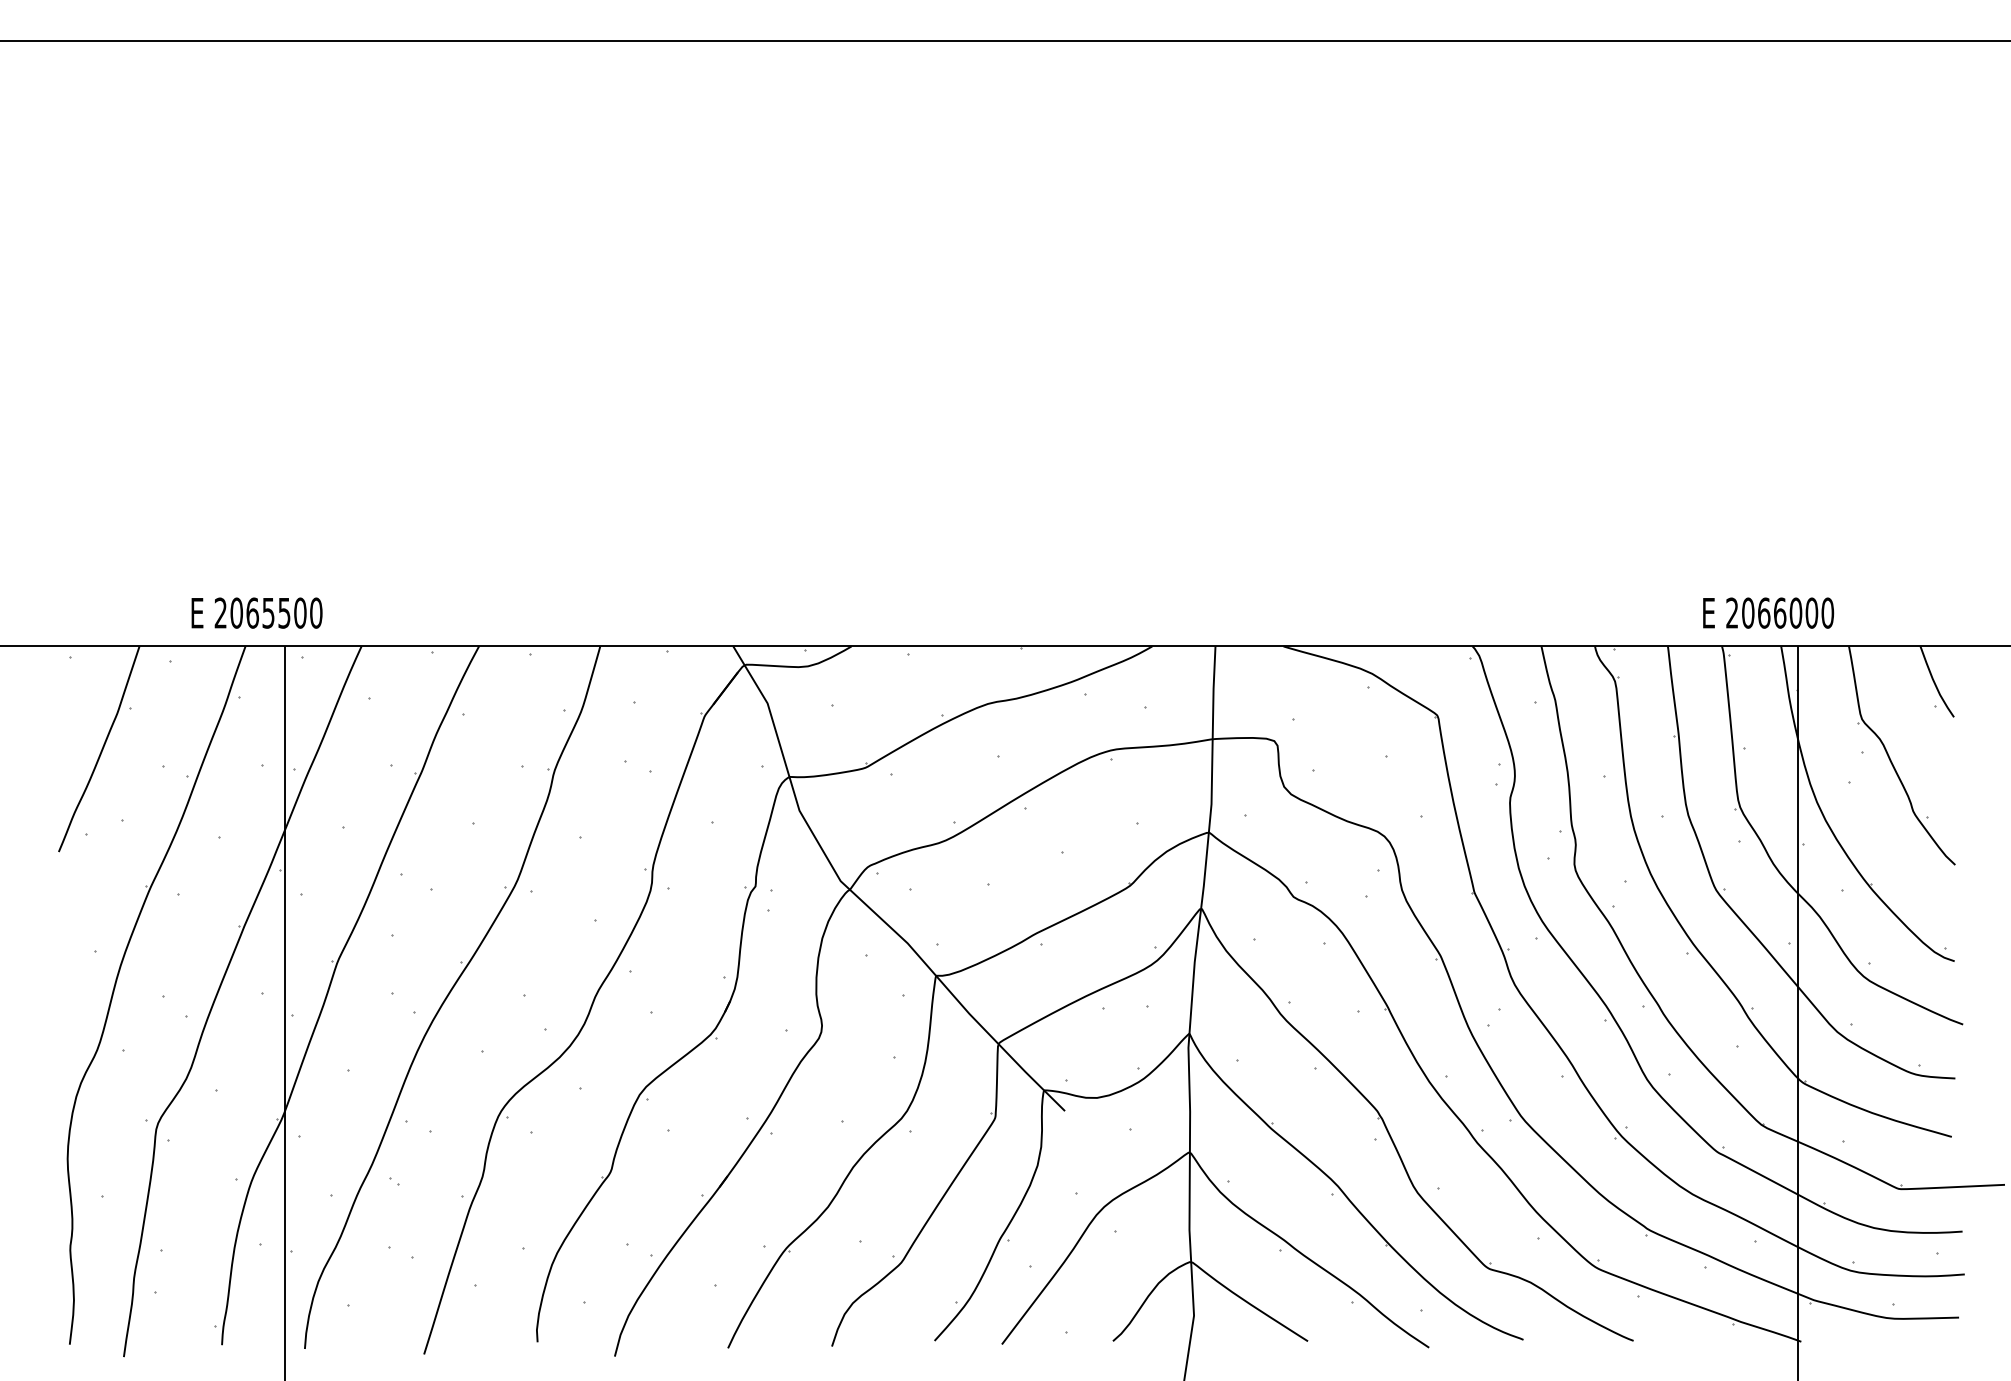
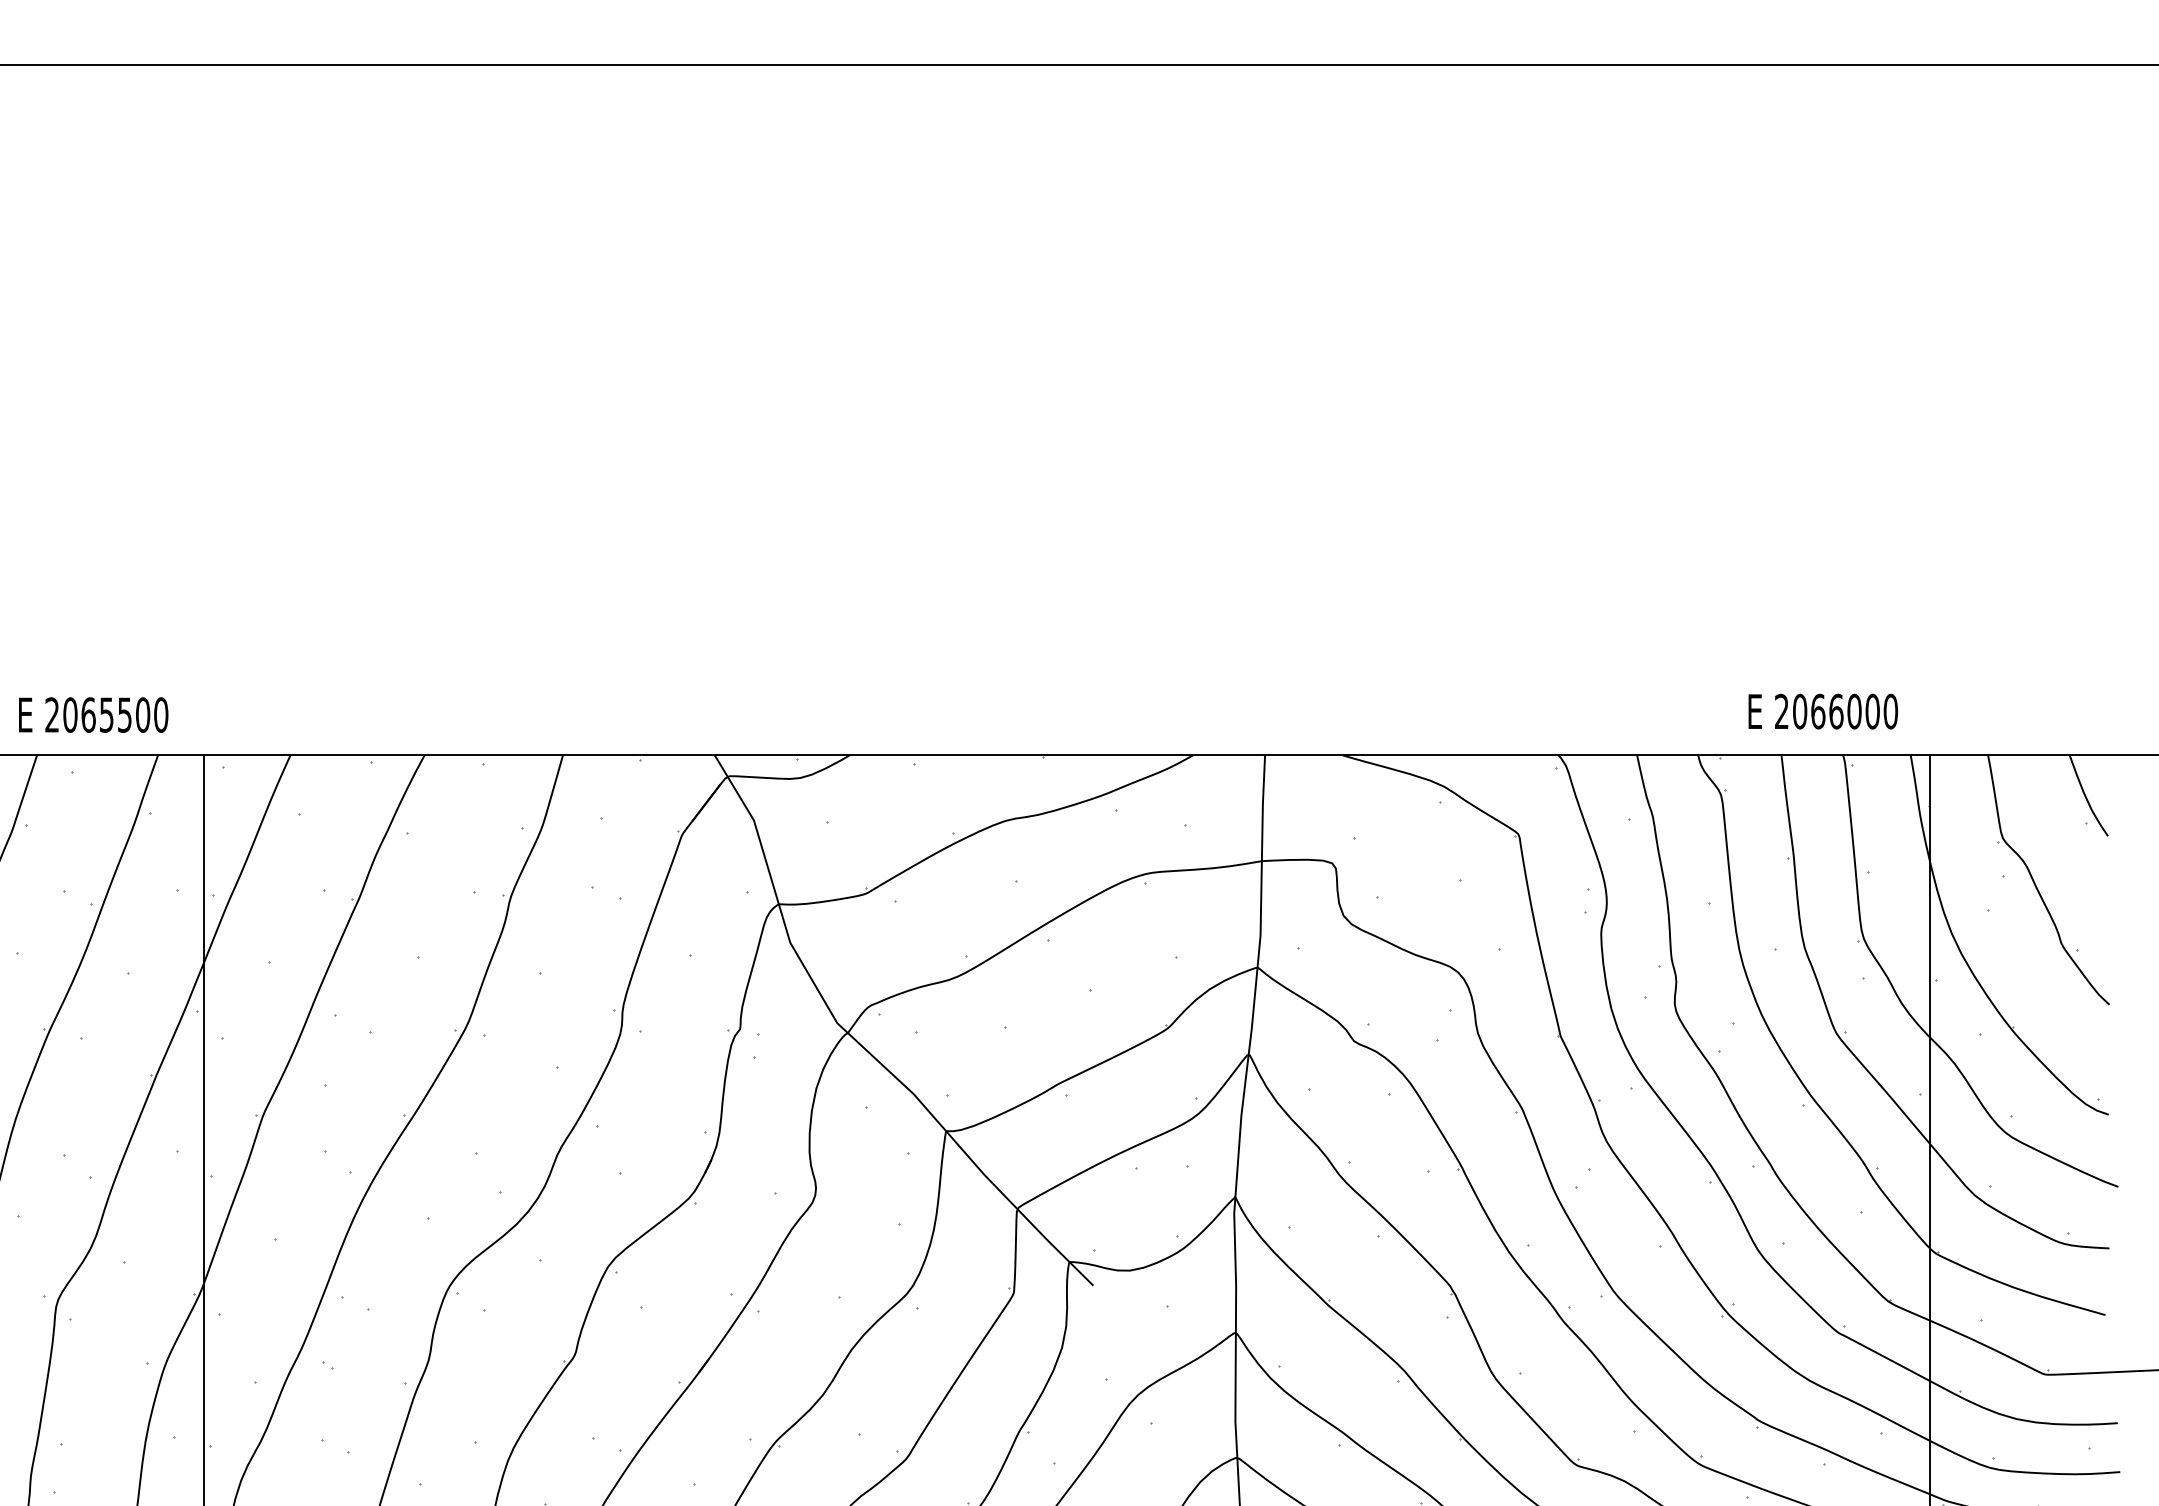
text: (256, 612) -> (92, 714), moved
text: (1768, 612) -> (1823, 710), moved

